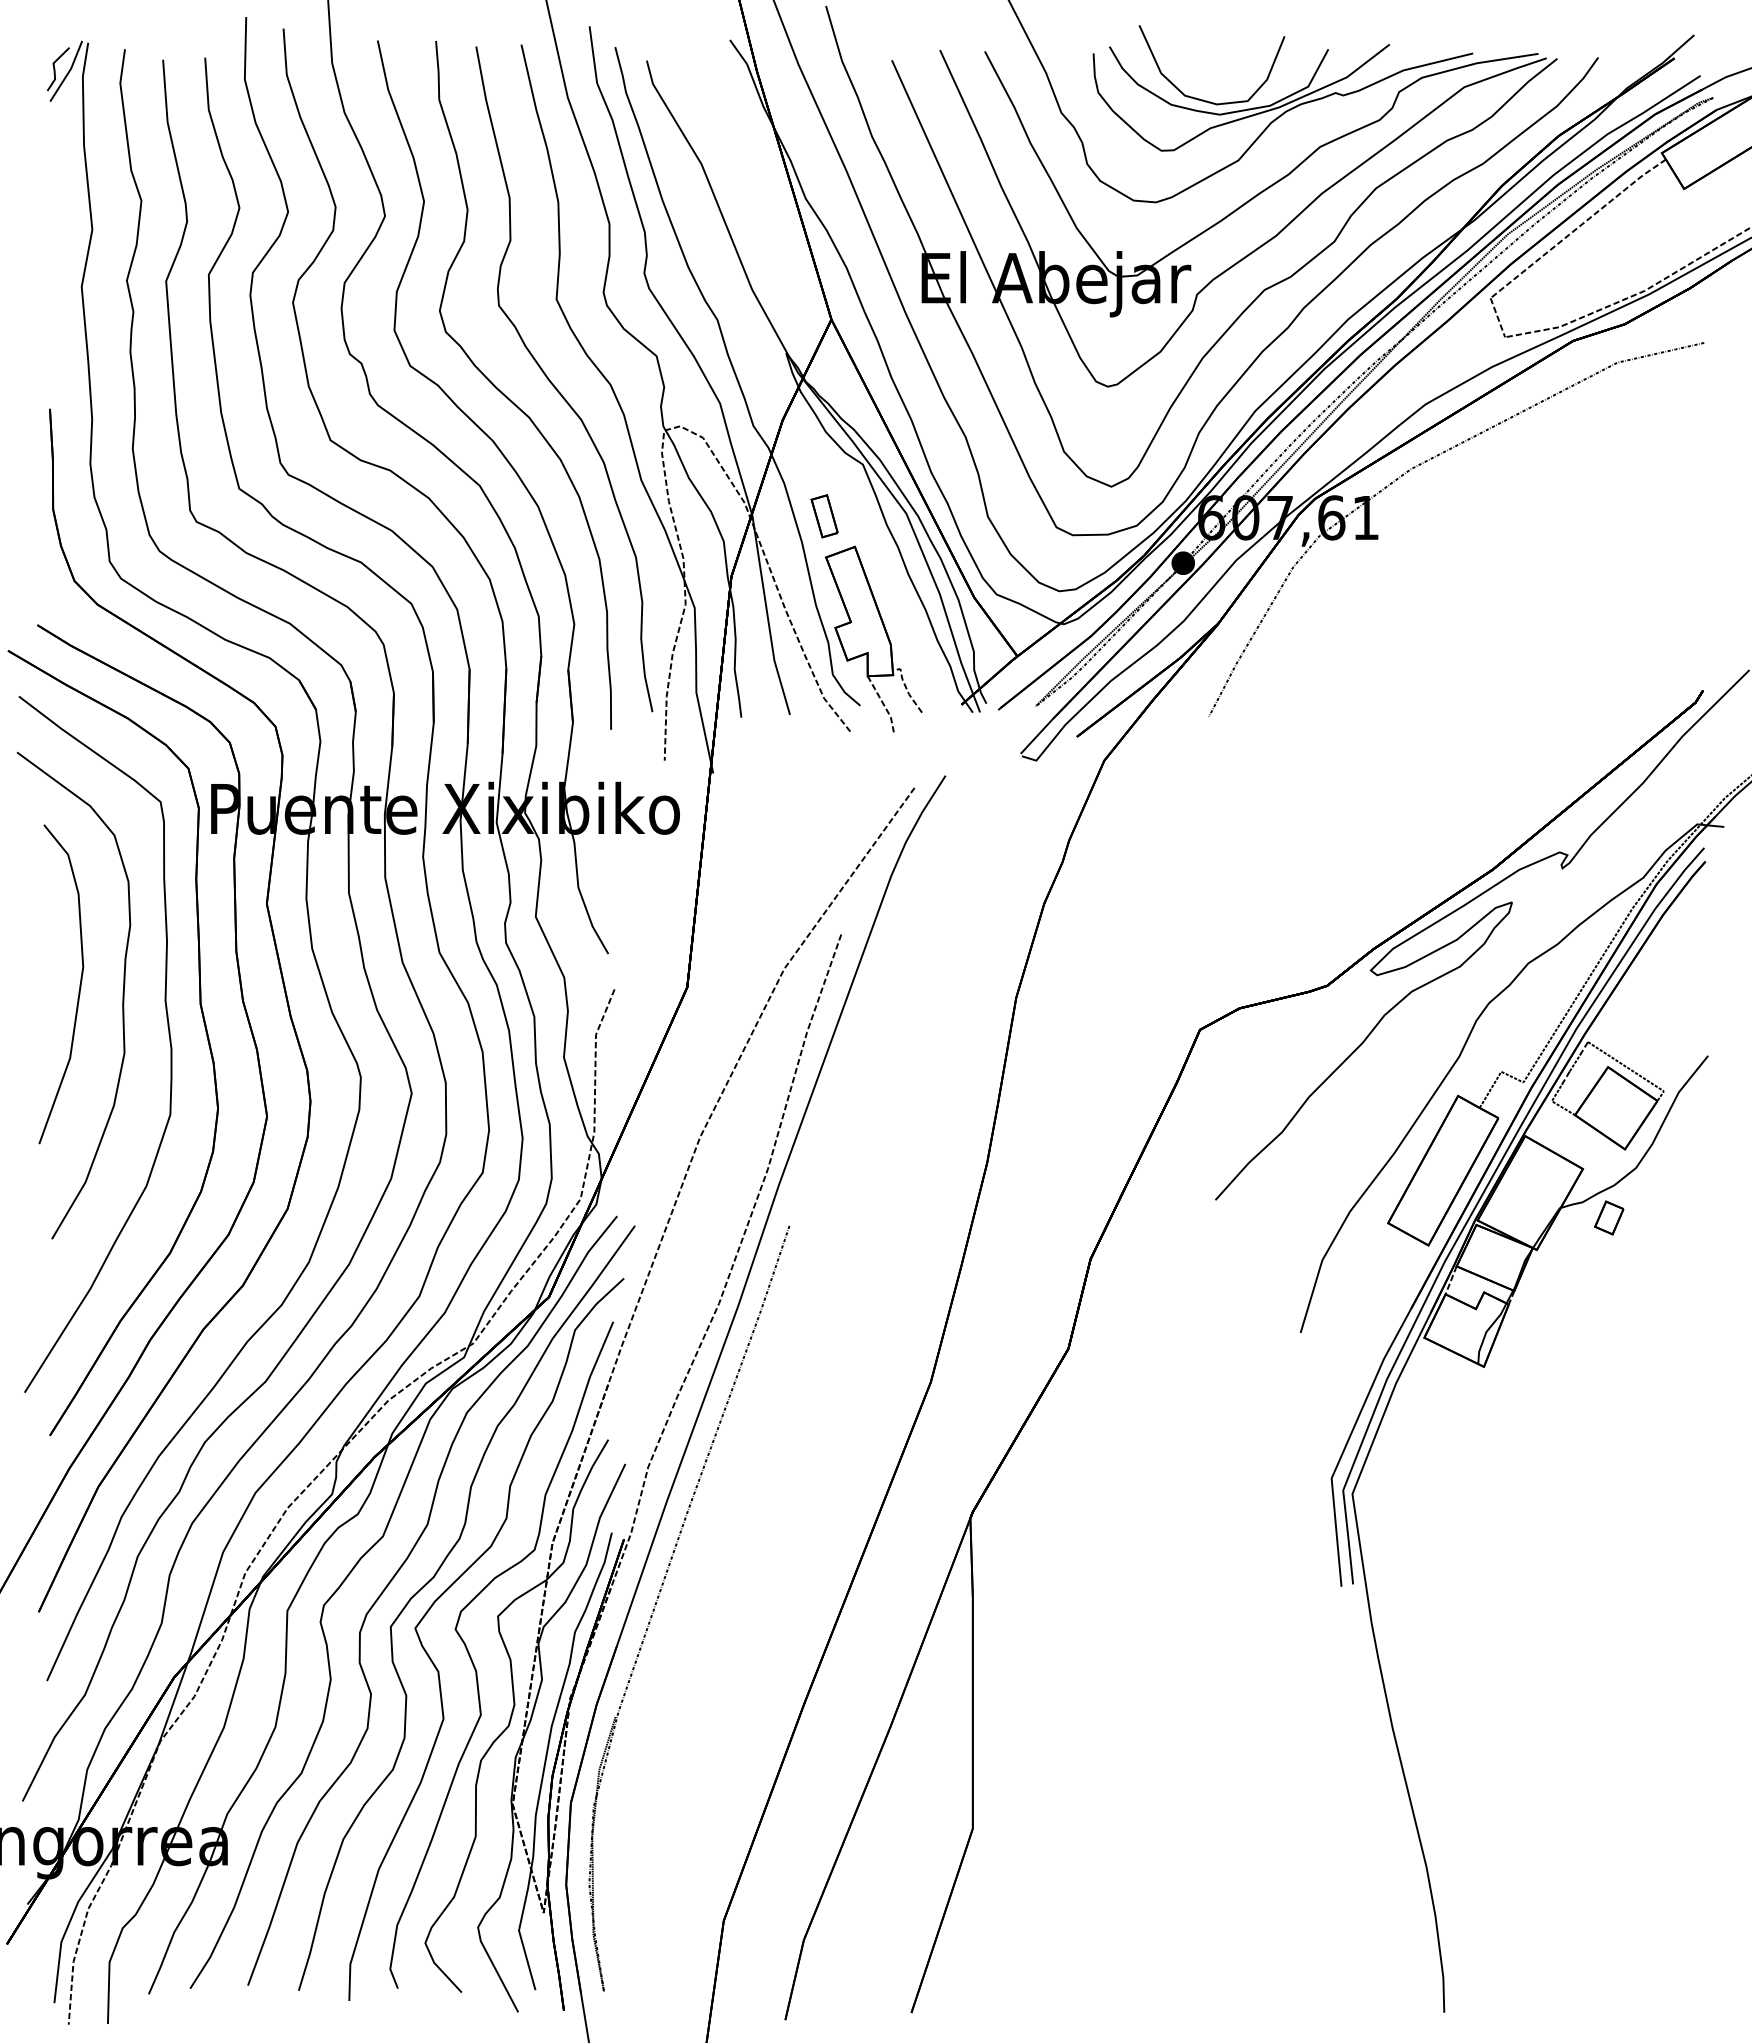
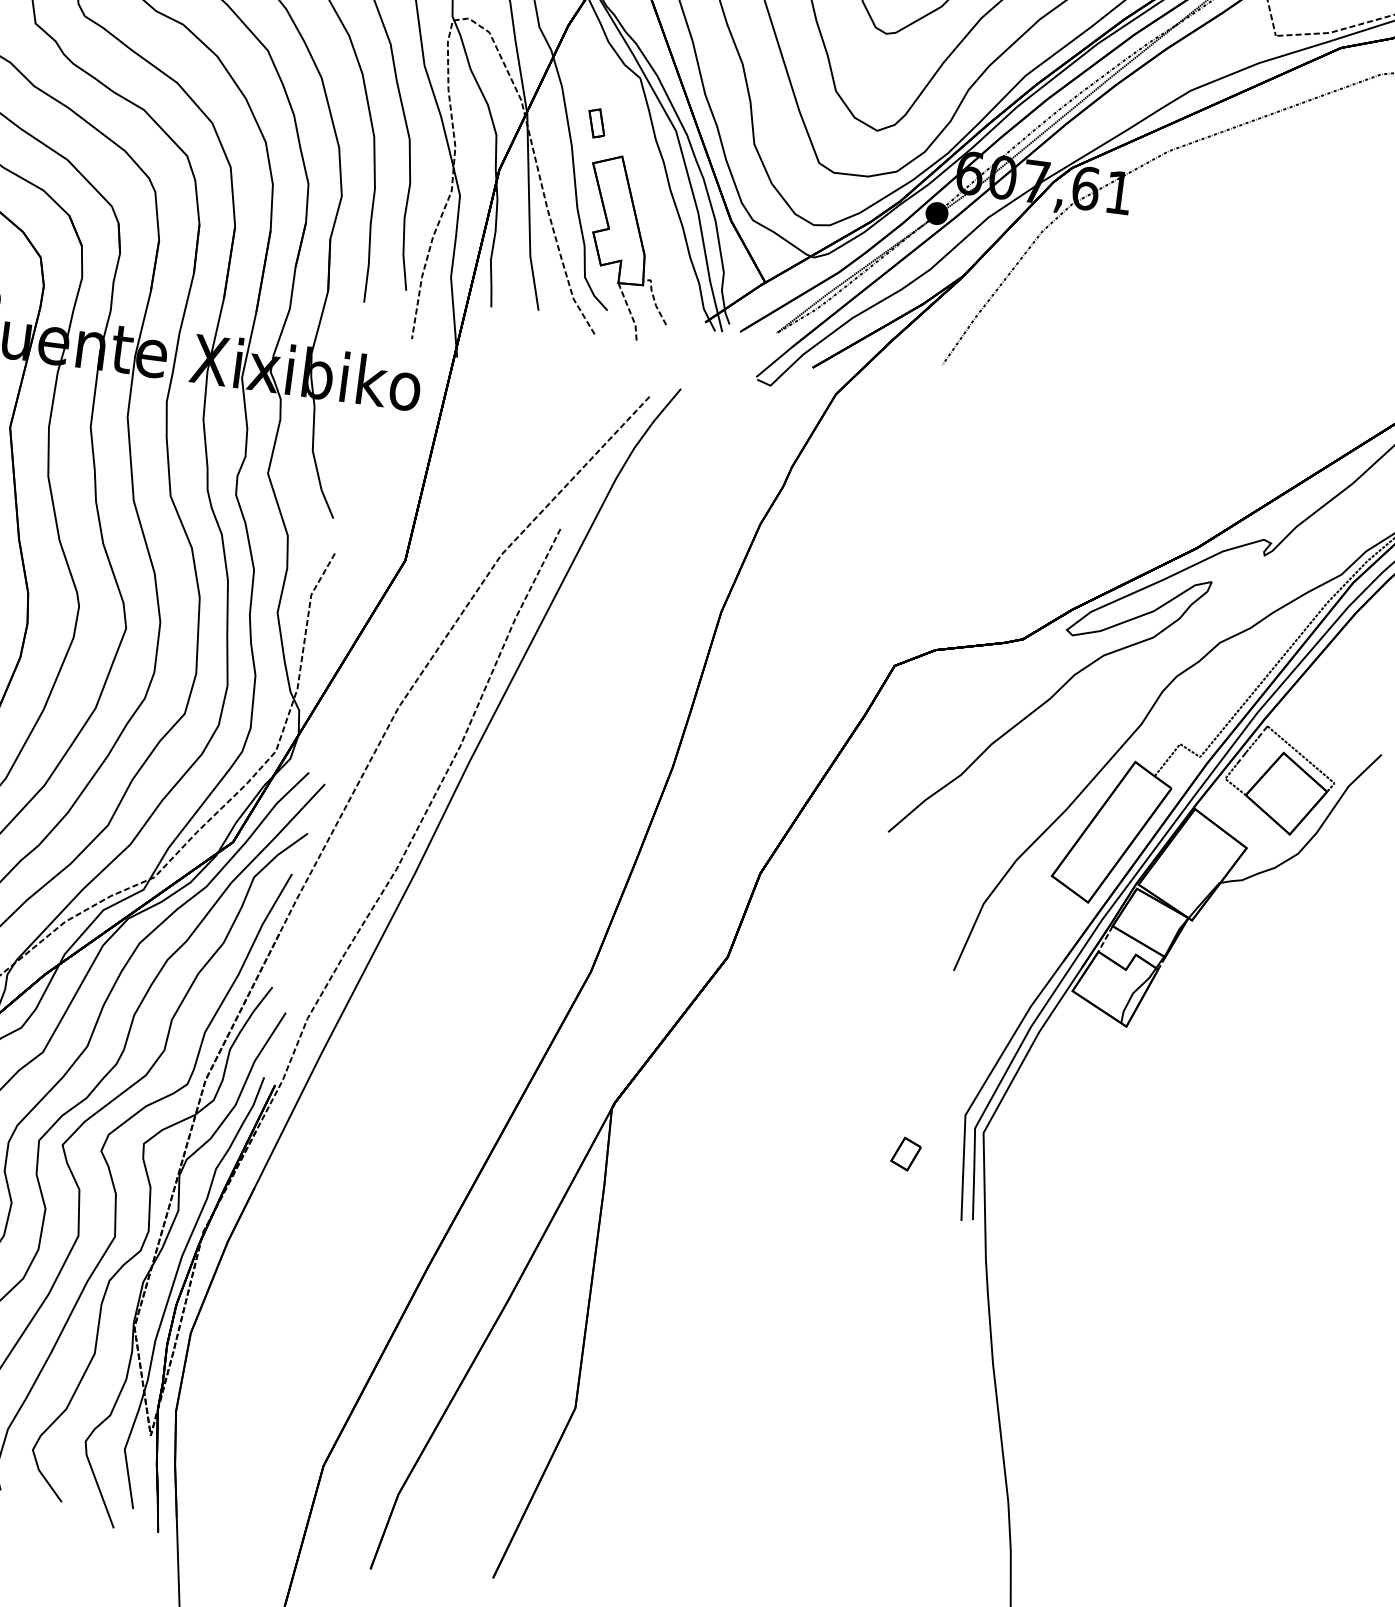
part: (824, 516) -> (596, 123), size x0.7
part: (1609, 1217) -> (906, 1153), moved
part: (659, 1596) -> (302, 1144), removed

